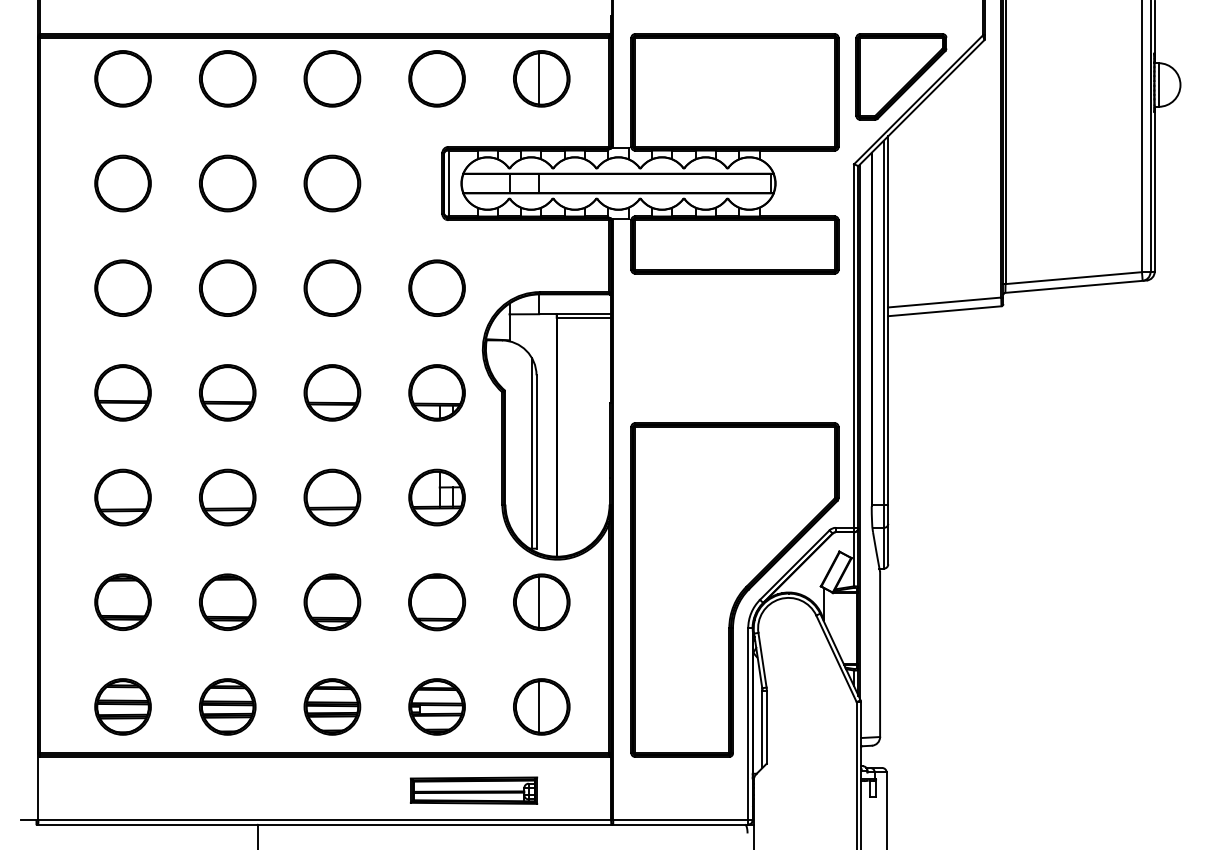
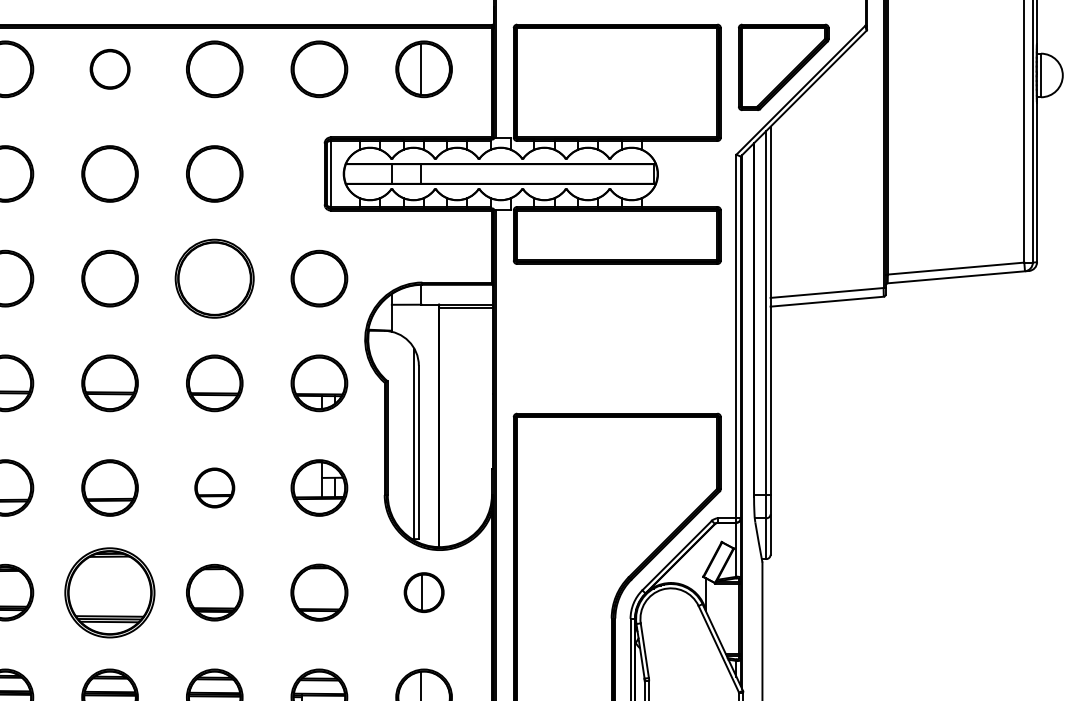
part: (227, 78) -> (109, 68), size x0.7
part: (332, 287) -> (214, 277), size x1.4
part: (332, 497) -> (214, 487), size x0.7
part: (227, 601) -> (109, 591), size x1.6
part: (541, 601) -> (423, 591), size x0.7

